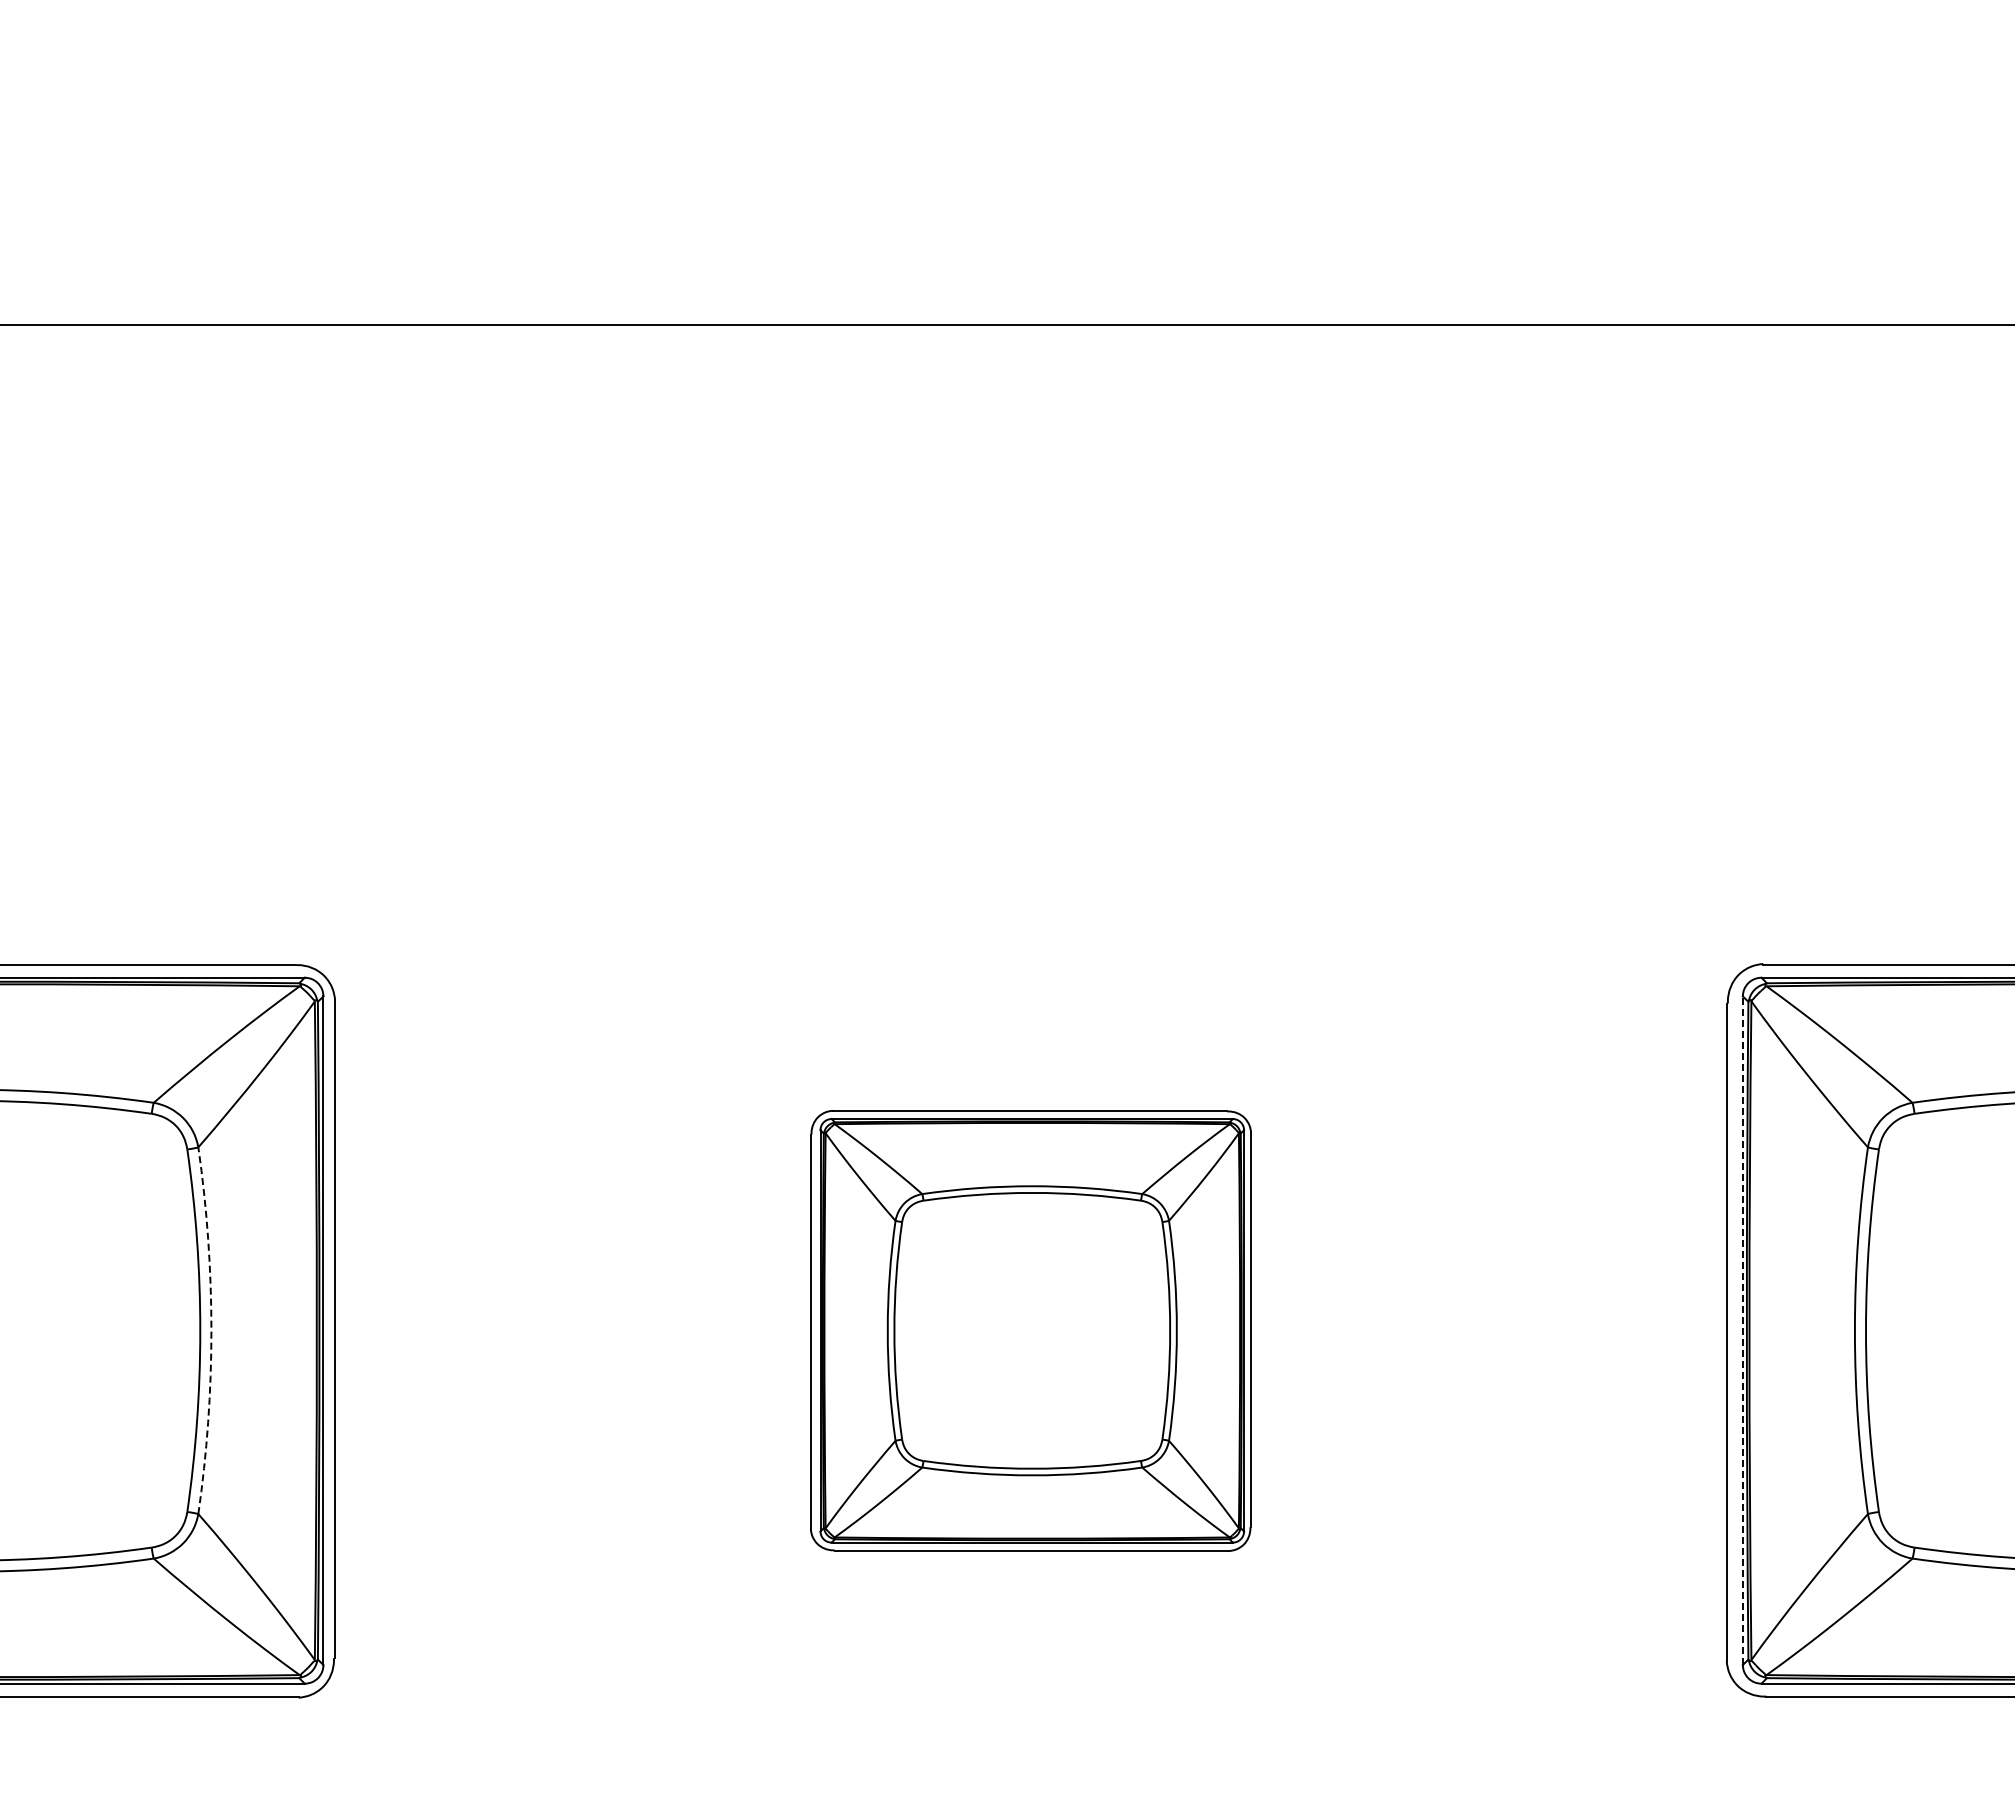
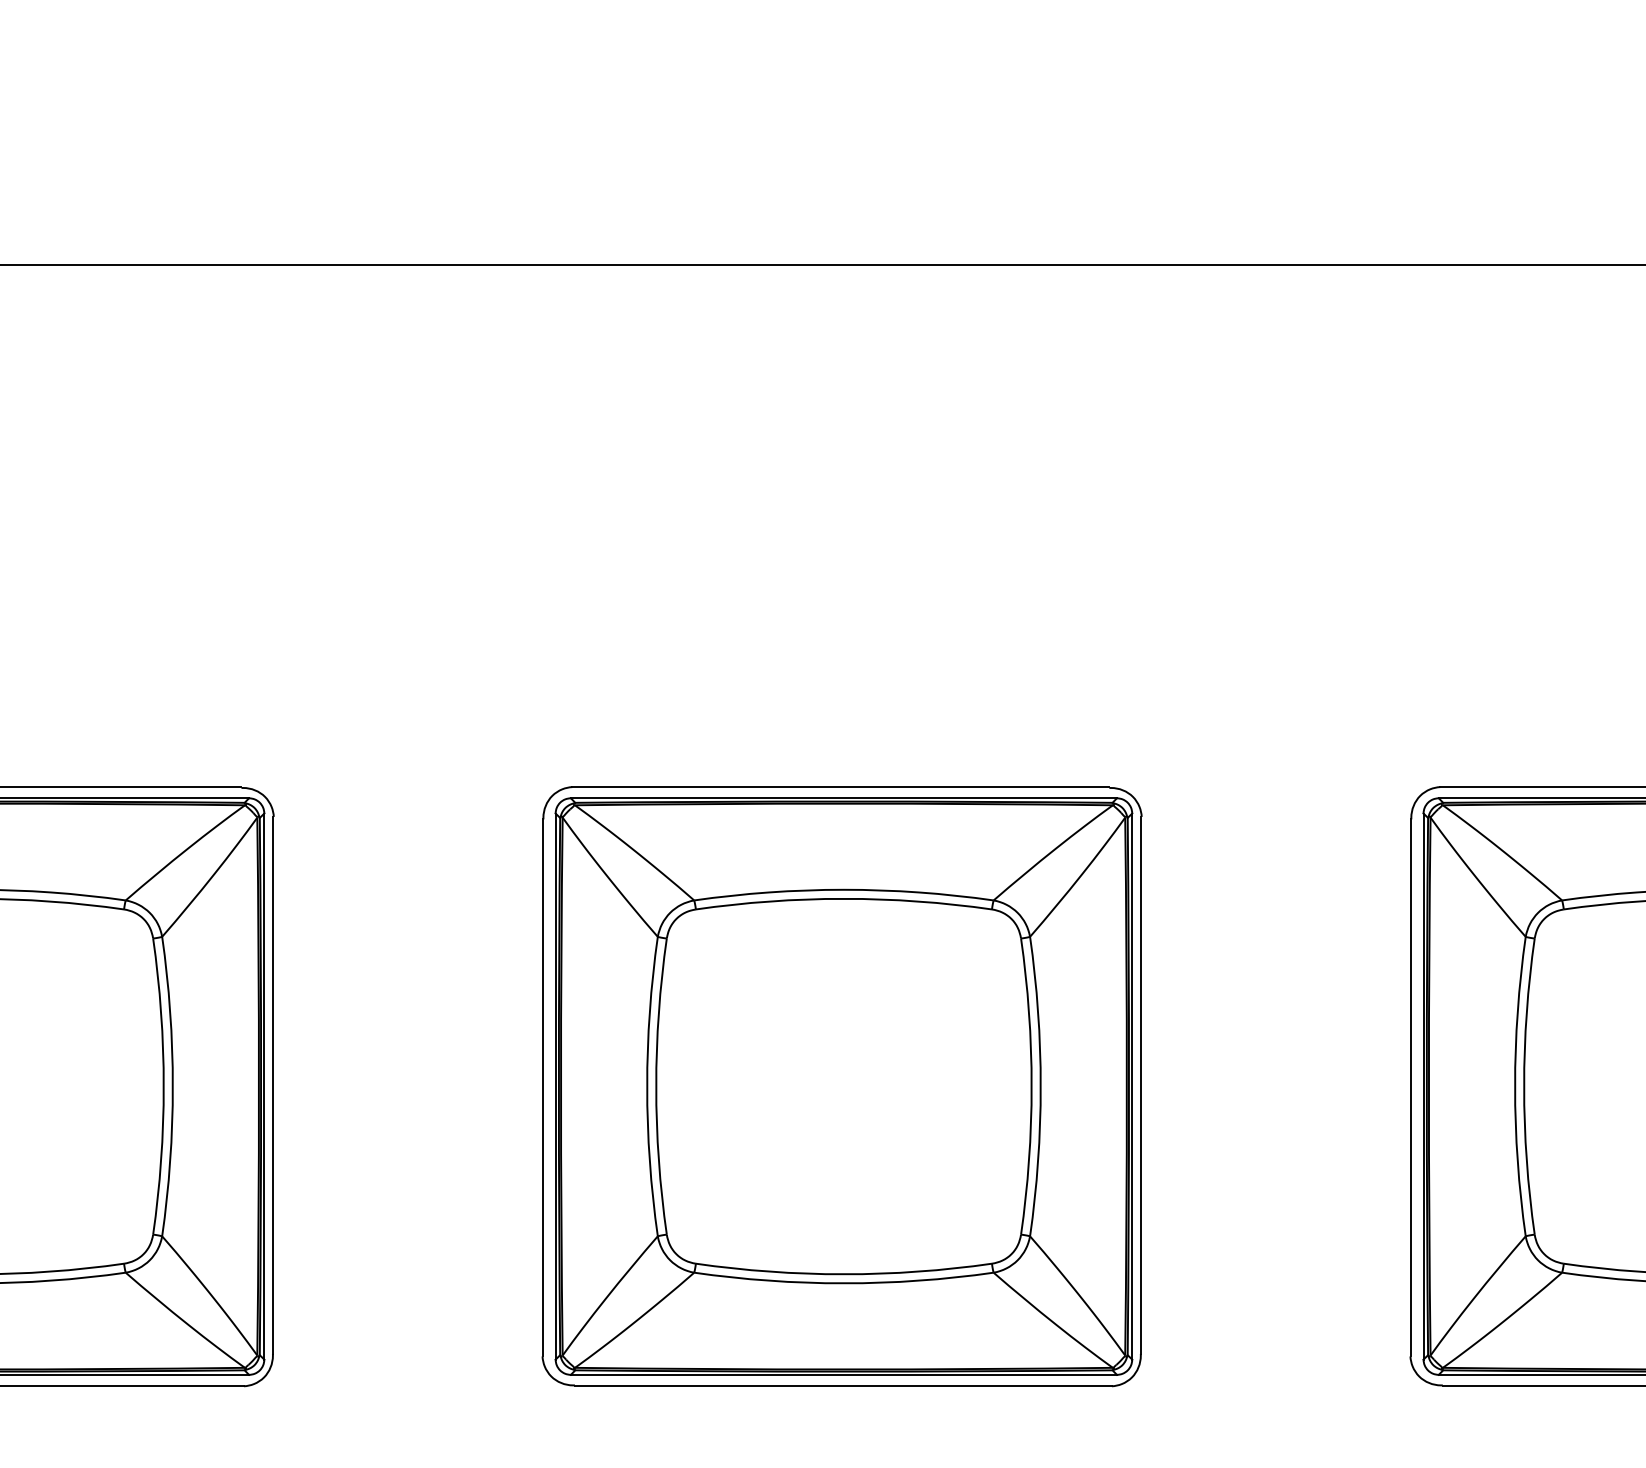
arc: (211, 1330) -> (172, 1086), dashed -> solid
part: (1030, 1330) -> (841, 1086), size x1.67
line: (1742, 1330) -> (1423, 1086), dashed -> solid

